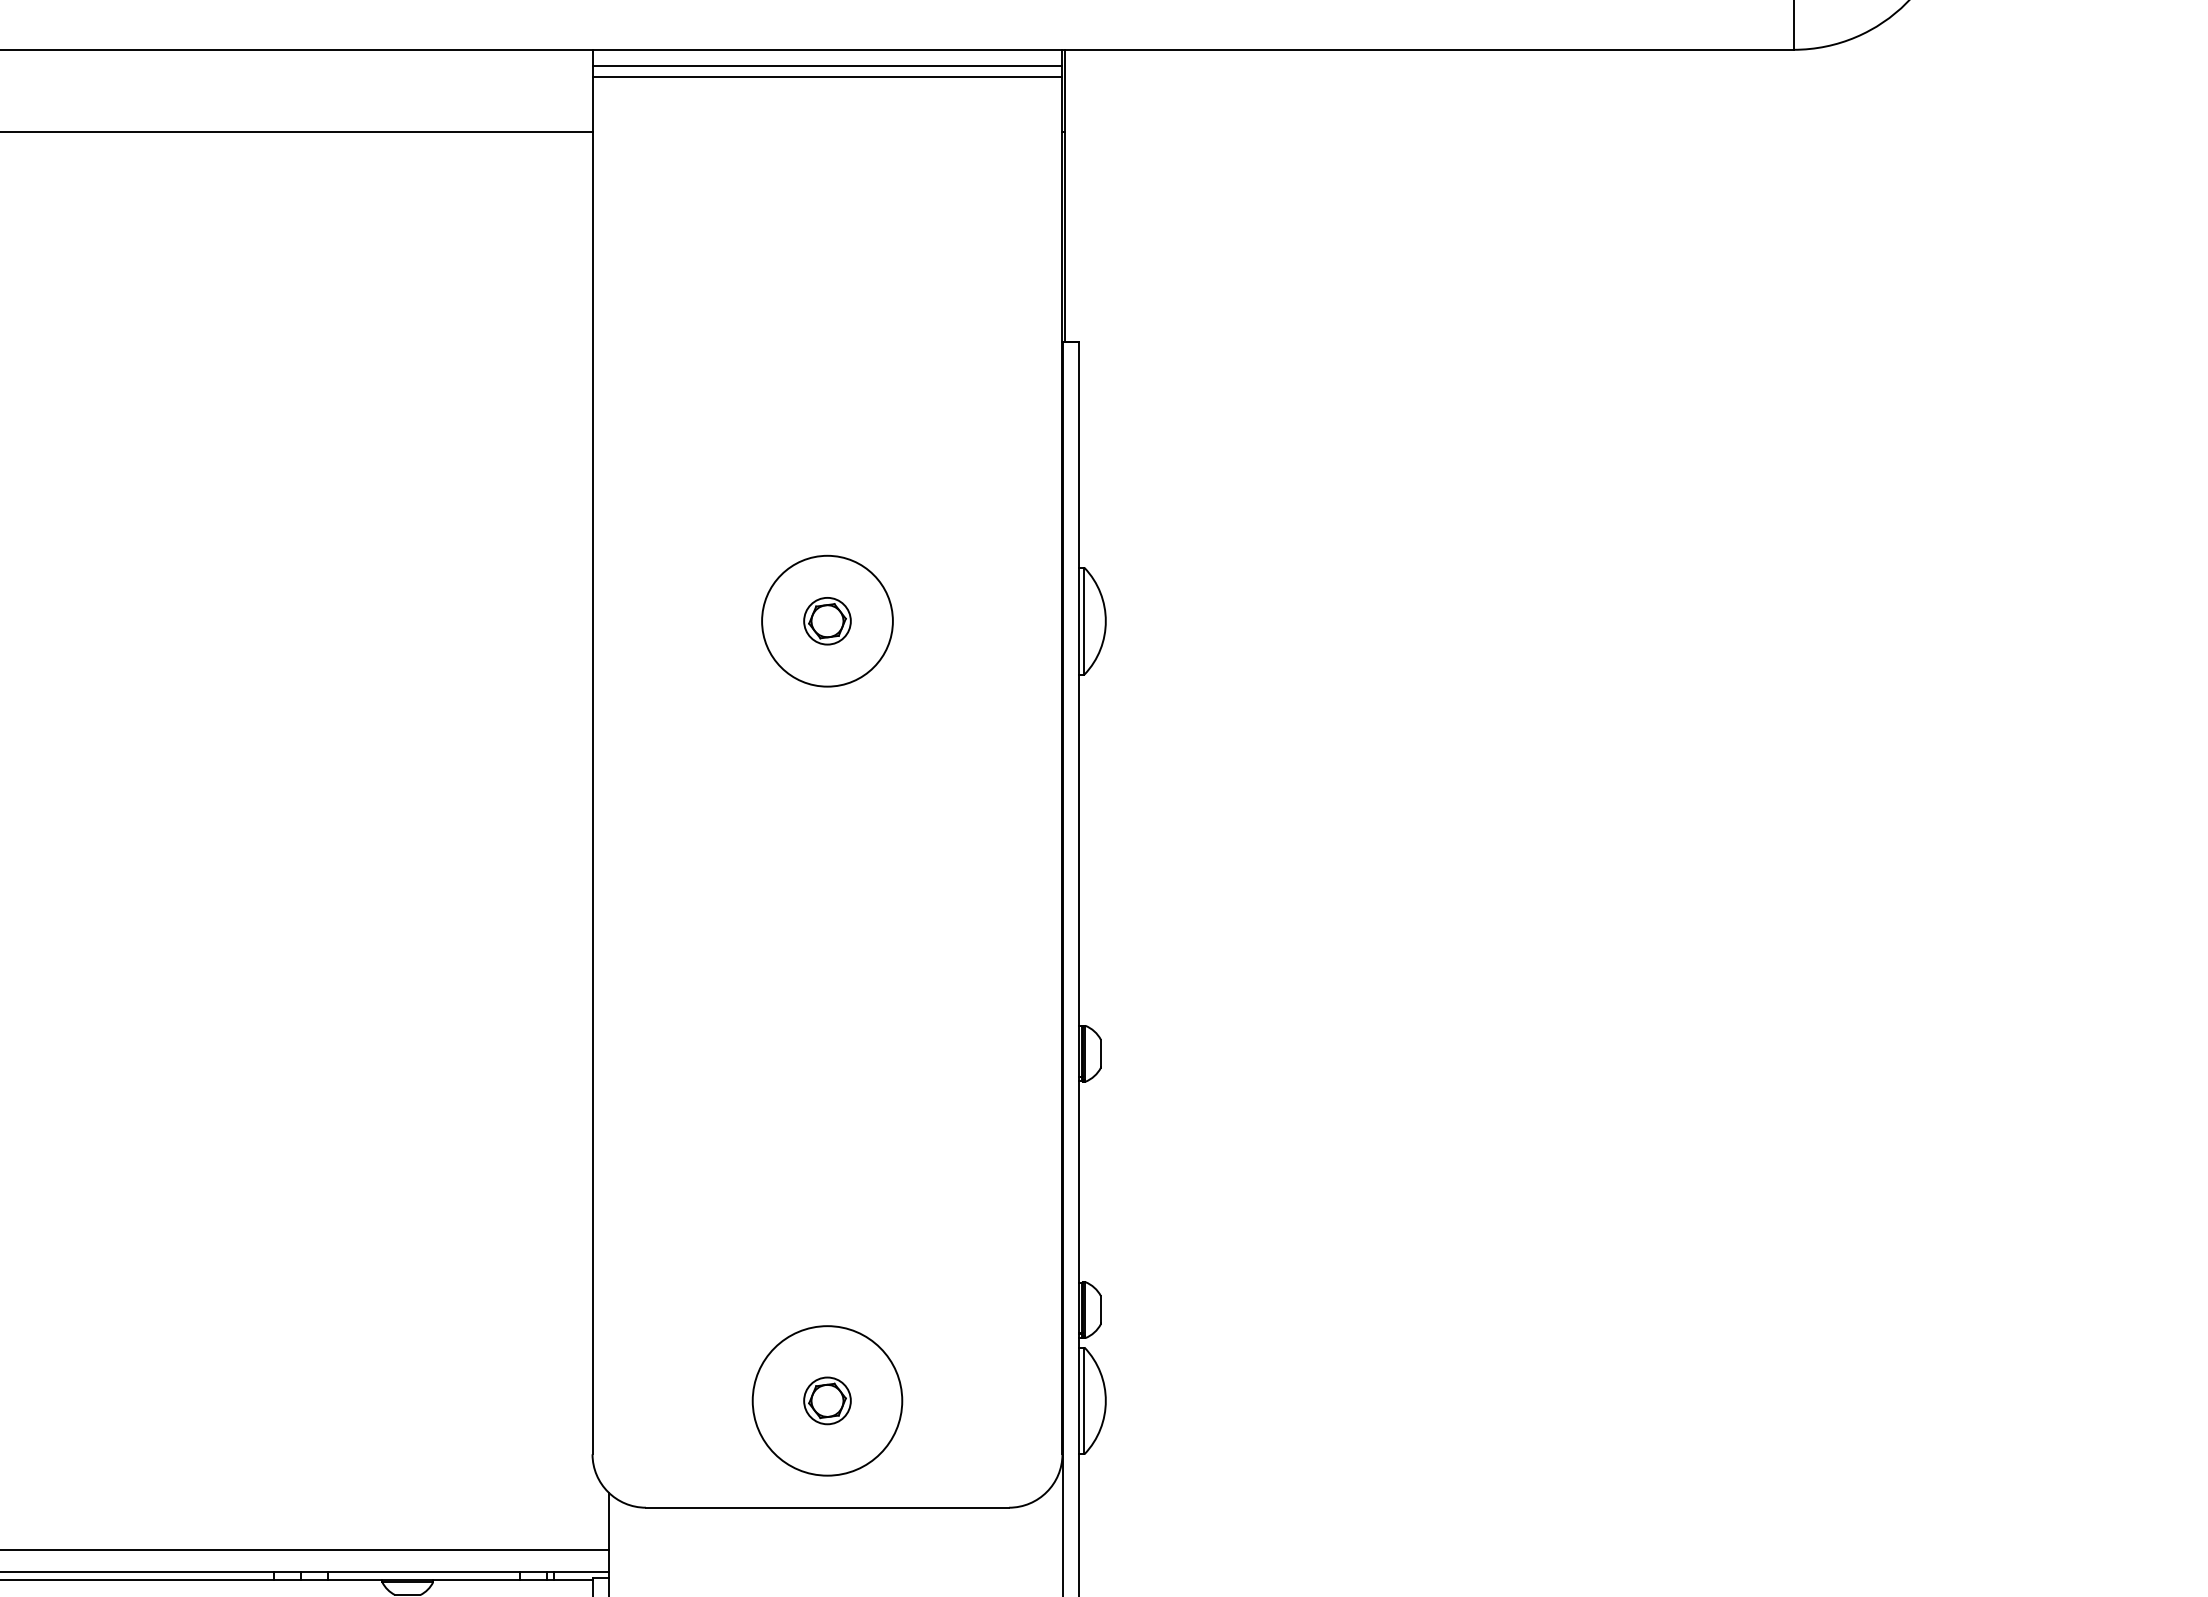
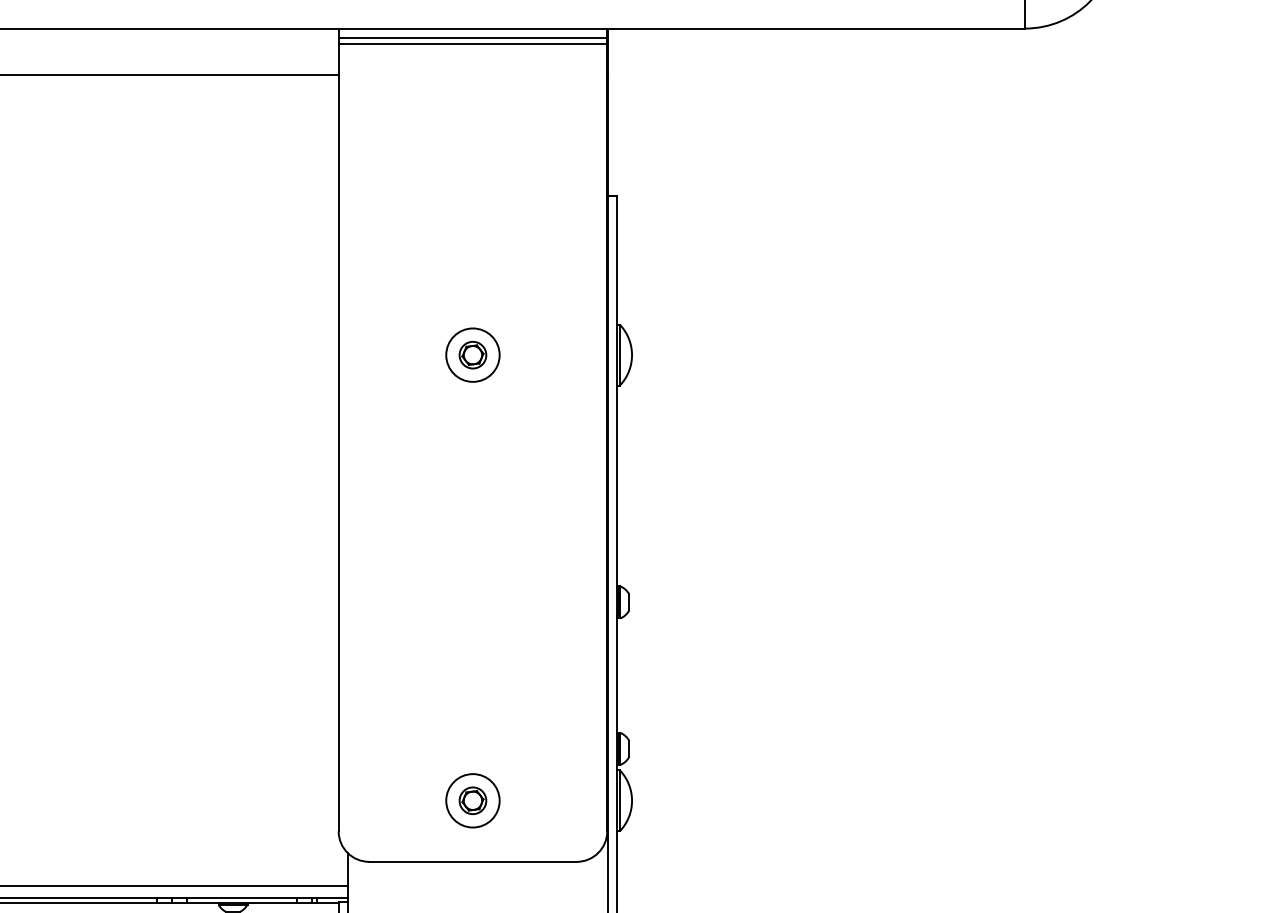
circle: (826, 620) -> (472, 354), size x0.71
circle: (826, 1400) -> (472, 800), size x0.62

